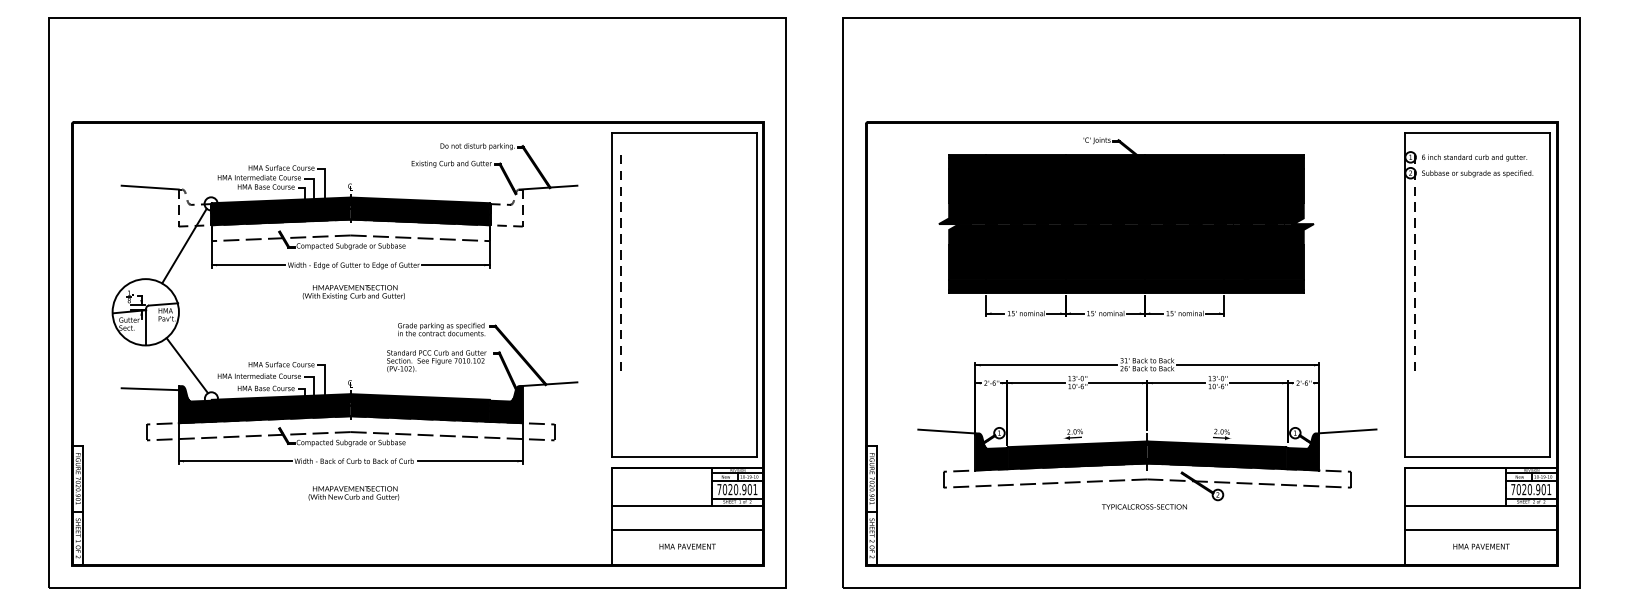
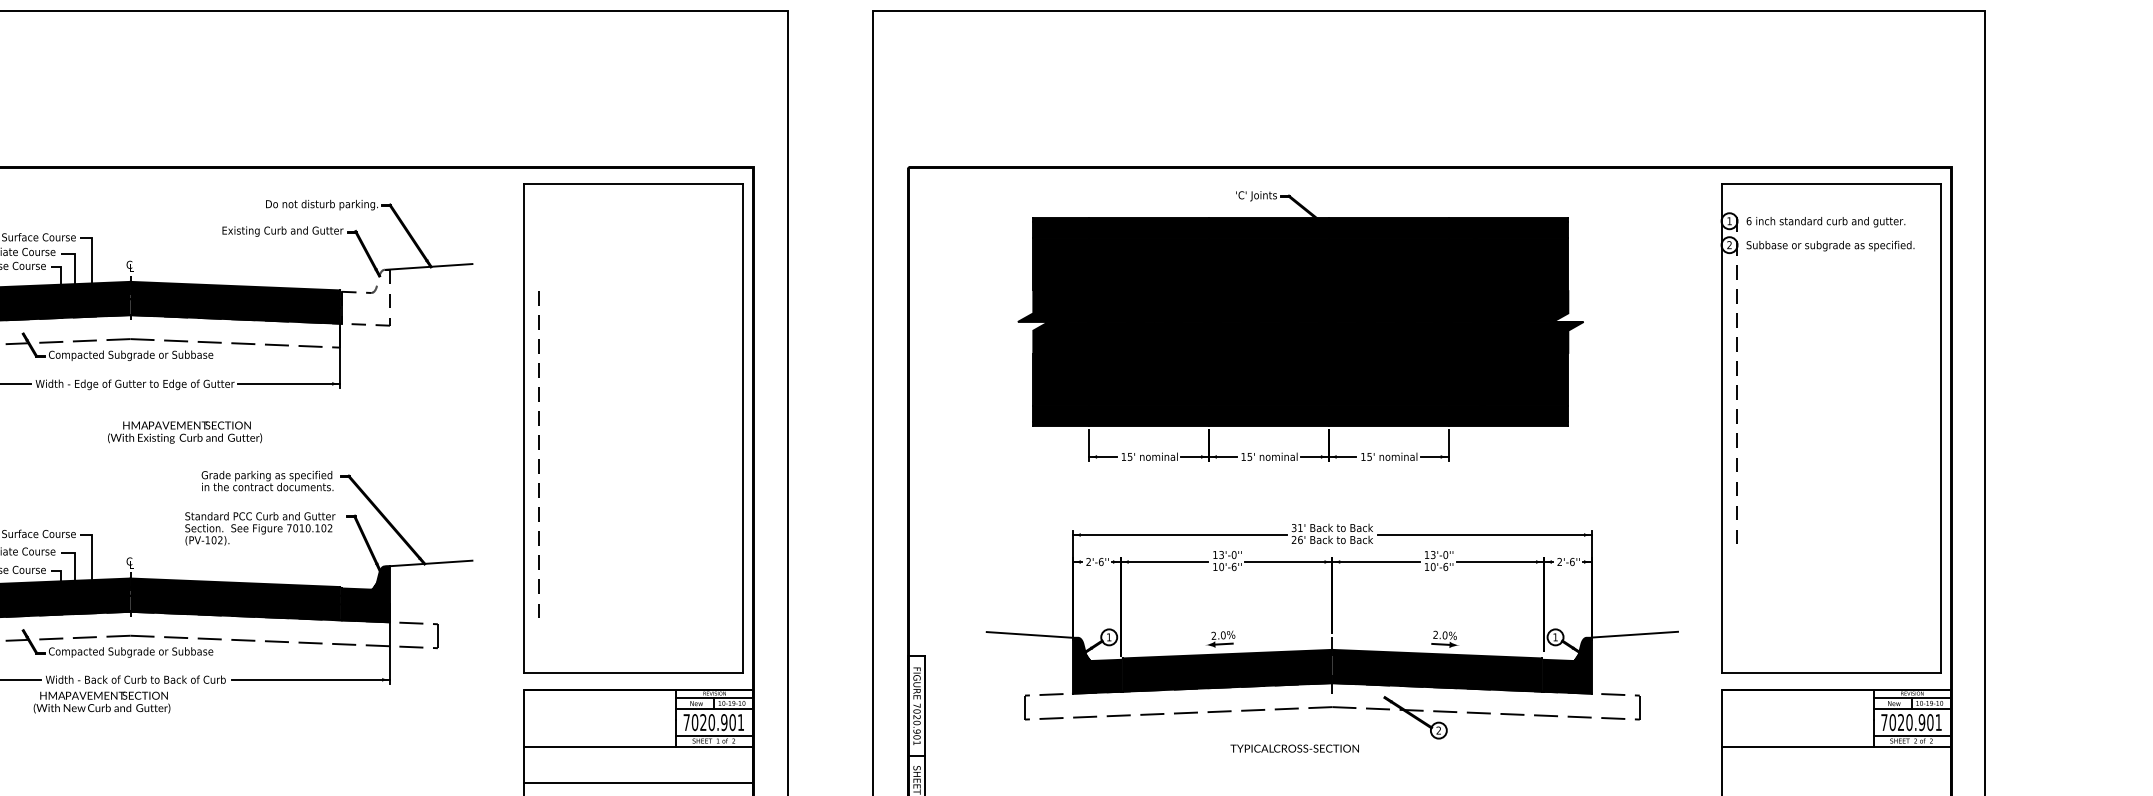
line: (620, 259) -> (537, 449), moved
text: (353, 292) -> (184, 432), moved
text: (353, 493) -> (101, 702), moved
text: (1144, 506) -> (1294, 748), moved
line: (1481, 529) -> (1836, 782), removed

